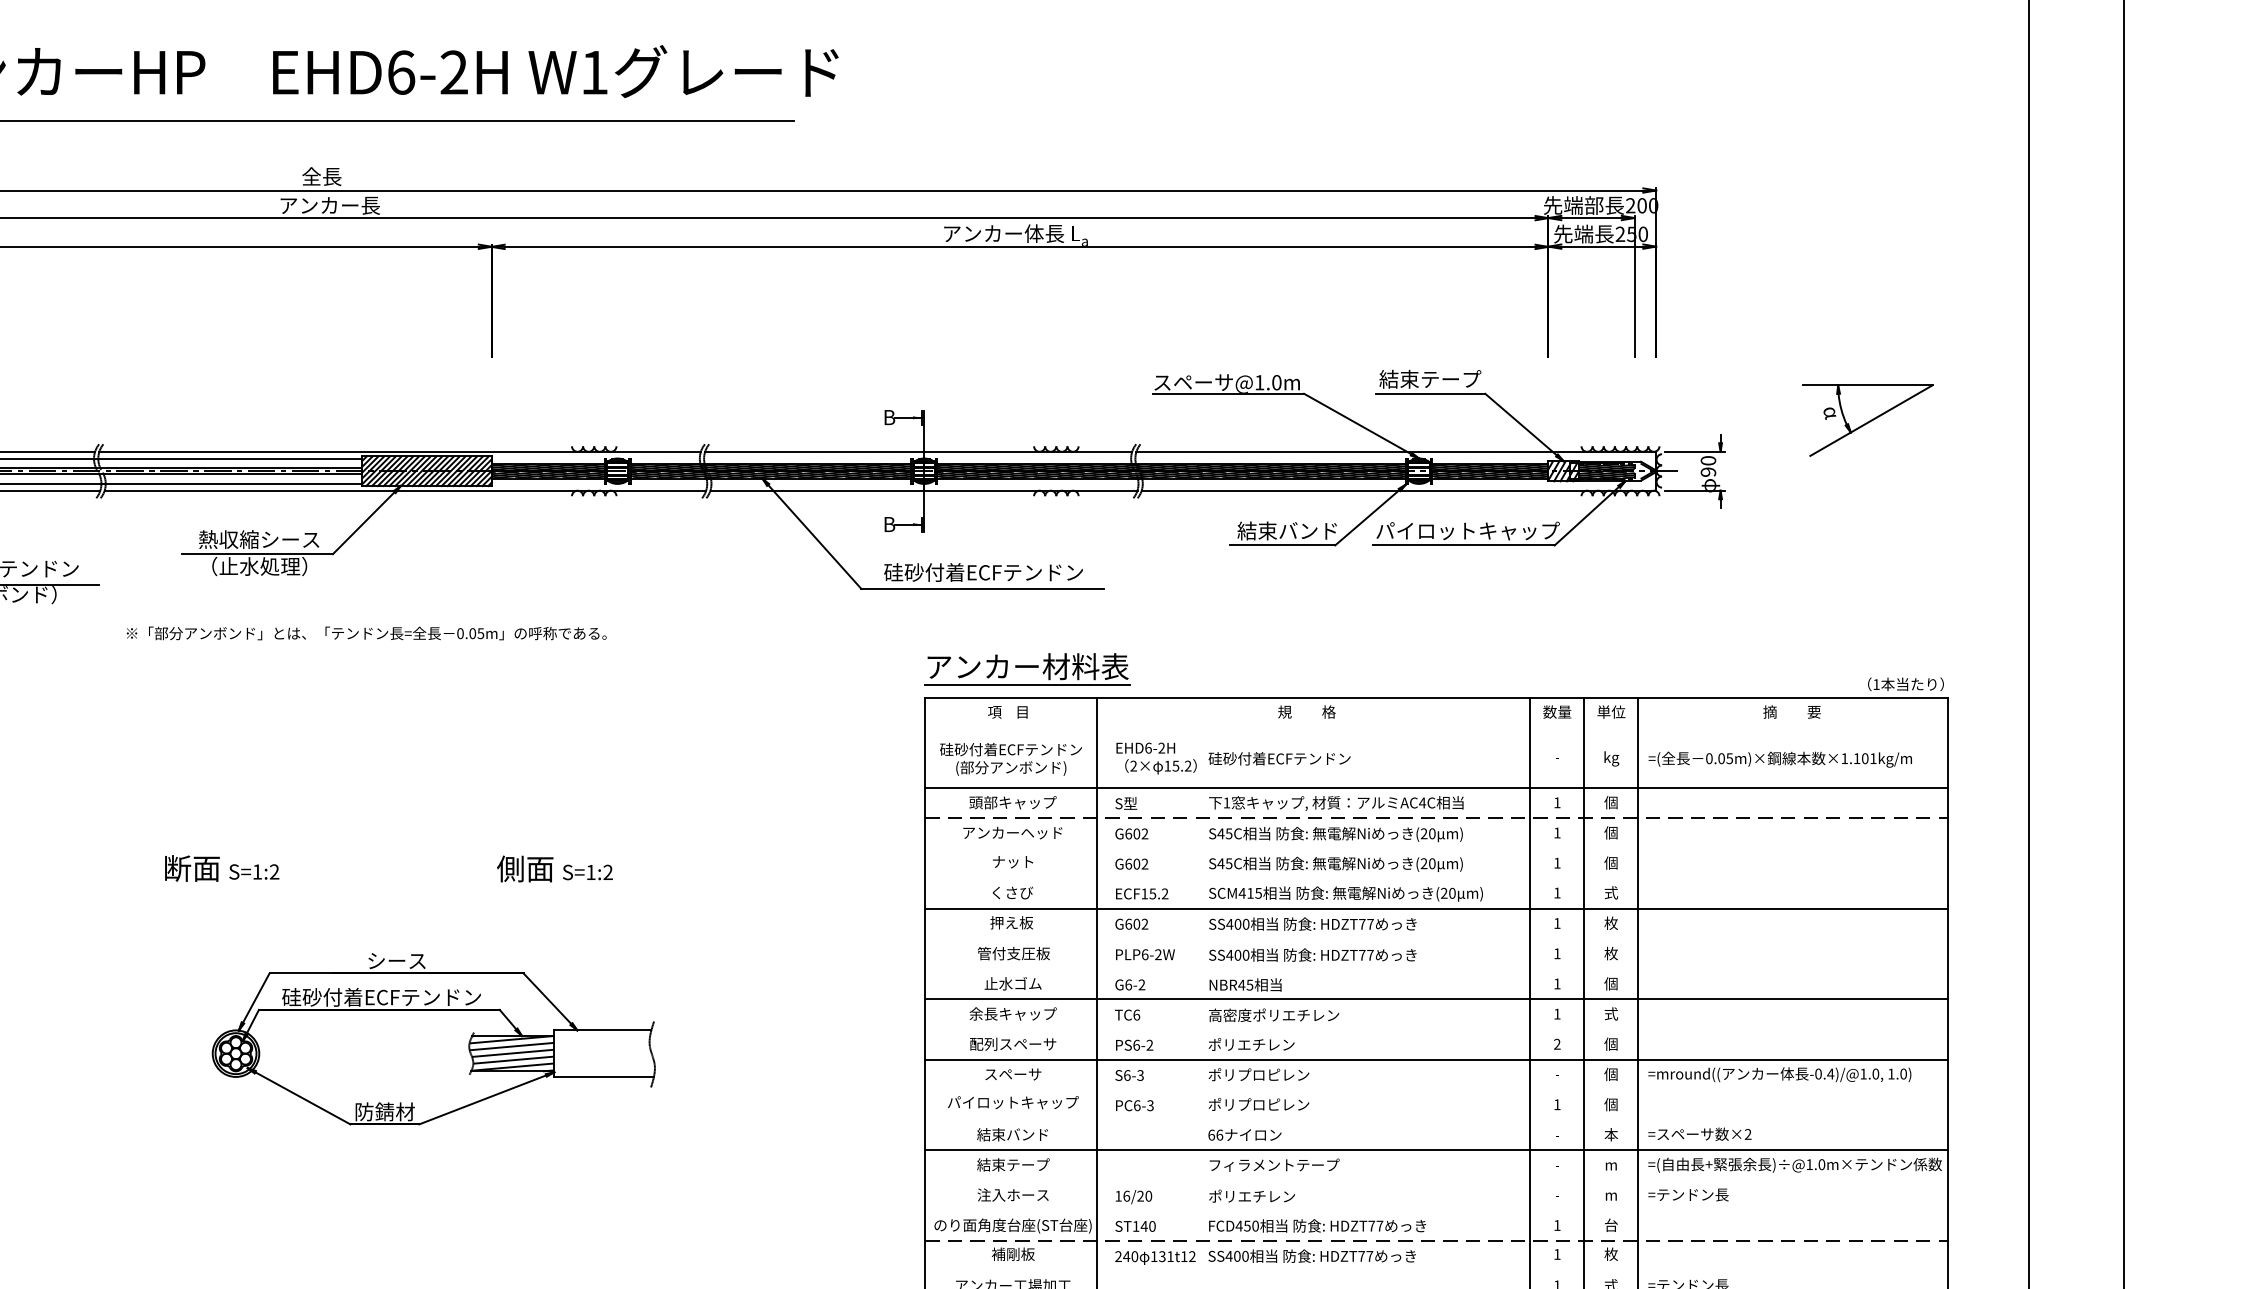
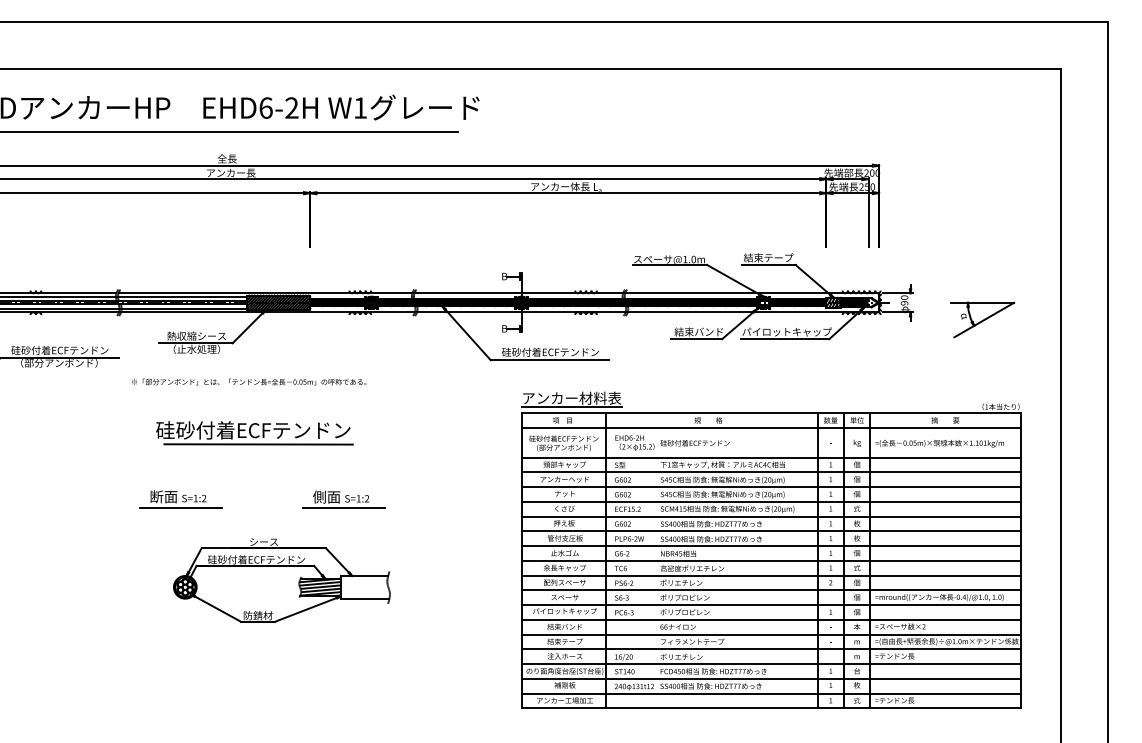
part: (1867, 419) -> (982, 319), moved
line: (1435, 728) -> (771, 428), added
part: (377, 738) -> (254, 433), added
line: (1435, 818) -> (771, 472), dashed -> solid
line: (1435, 849) -> (771, 487), added
line: (1435, 877) -> (771, 501), added
line: (226, 890) -> (180, 507), added
line: (559, 890) -> (343, 507), added
line: (1435, 939) -> (771, 531), added
line: (1435, 970) -> (771, 546), added
line: (1435, 1029) -> (771, 575), added
line: (1435, 1090) -> (771, 605), added
line: (1435, 1119) -> (771, 619), added
line: (1435, 1180) -> (771, 649), added
line: (1435, 1211) -> (771, 664), added
line: (1435, 1240) -> (771, 678), dashed -> solid
line: (1435, 1271) -> (771, 693), added

